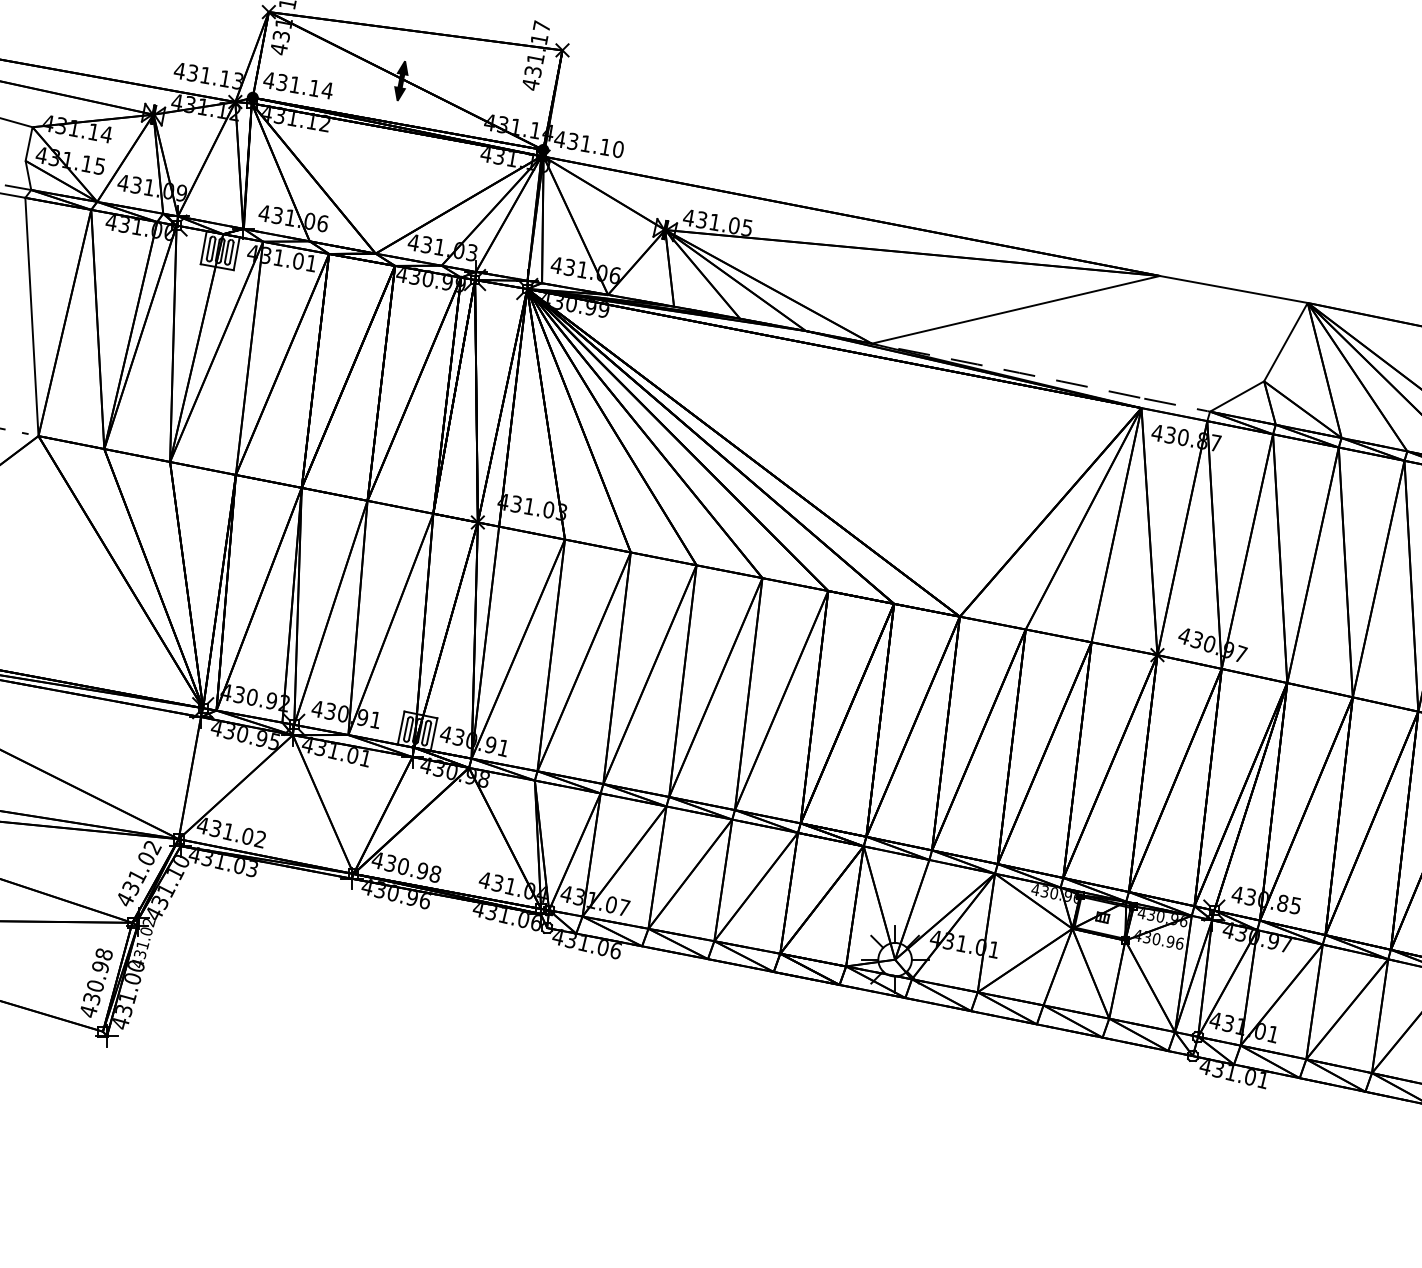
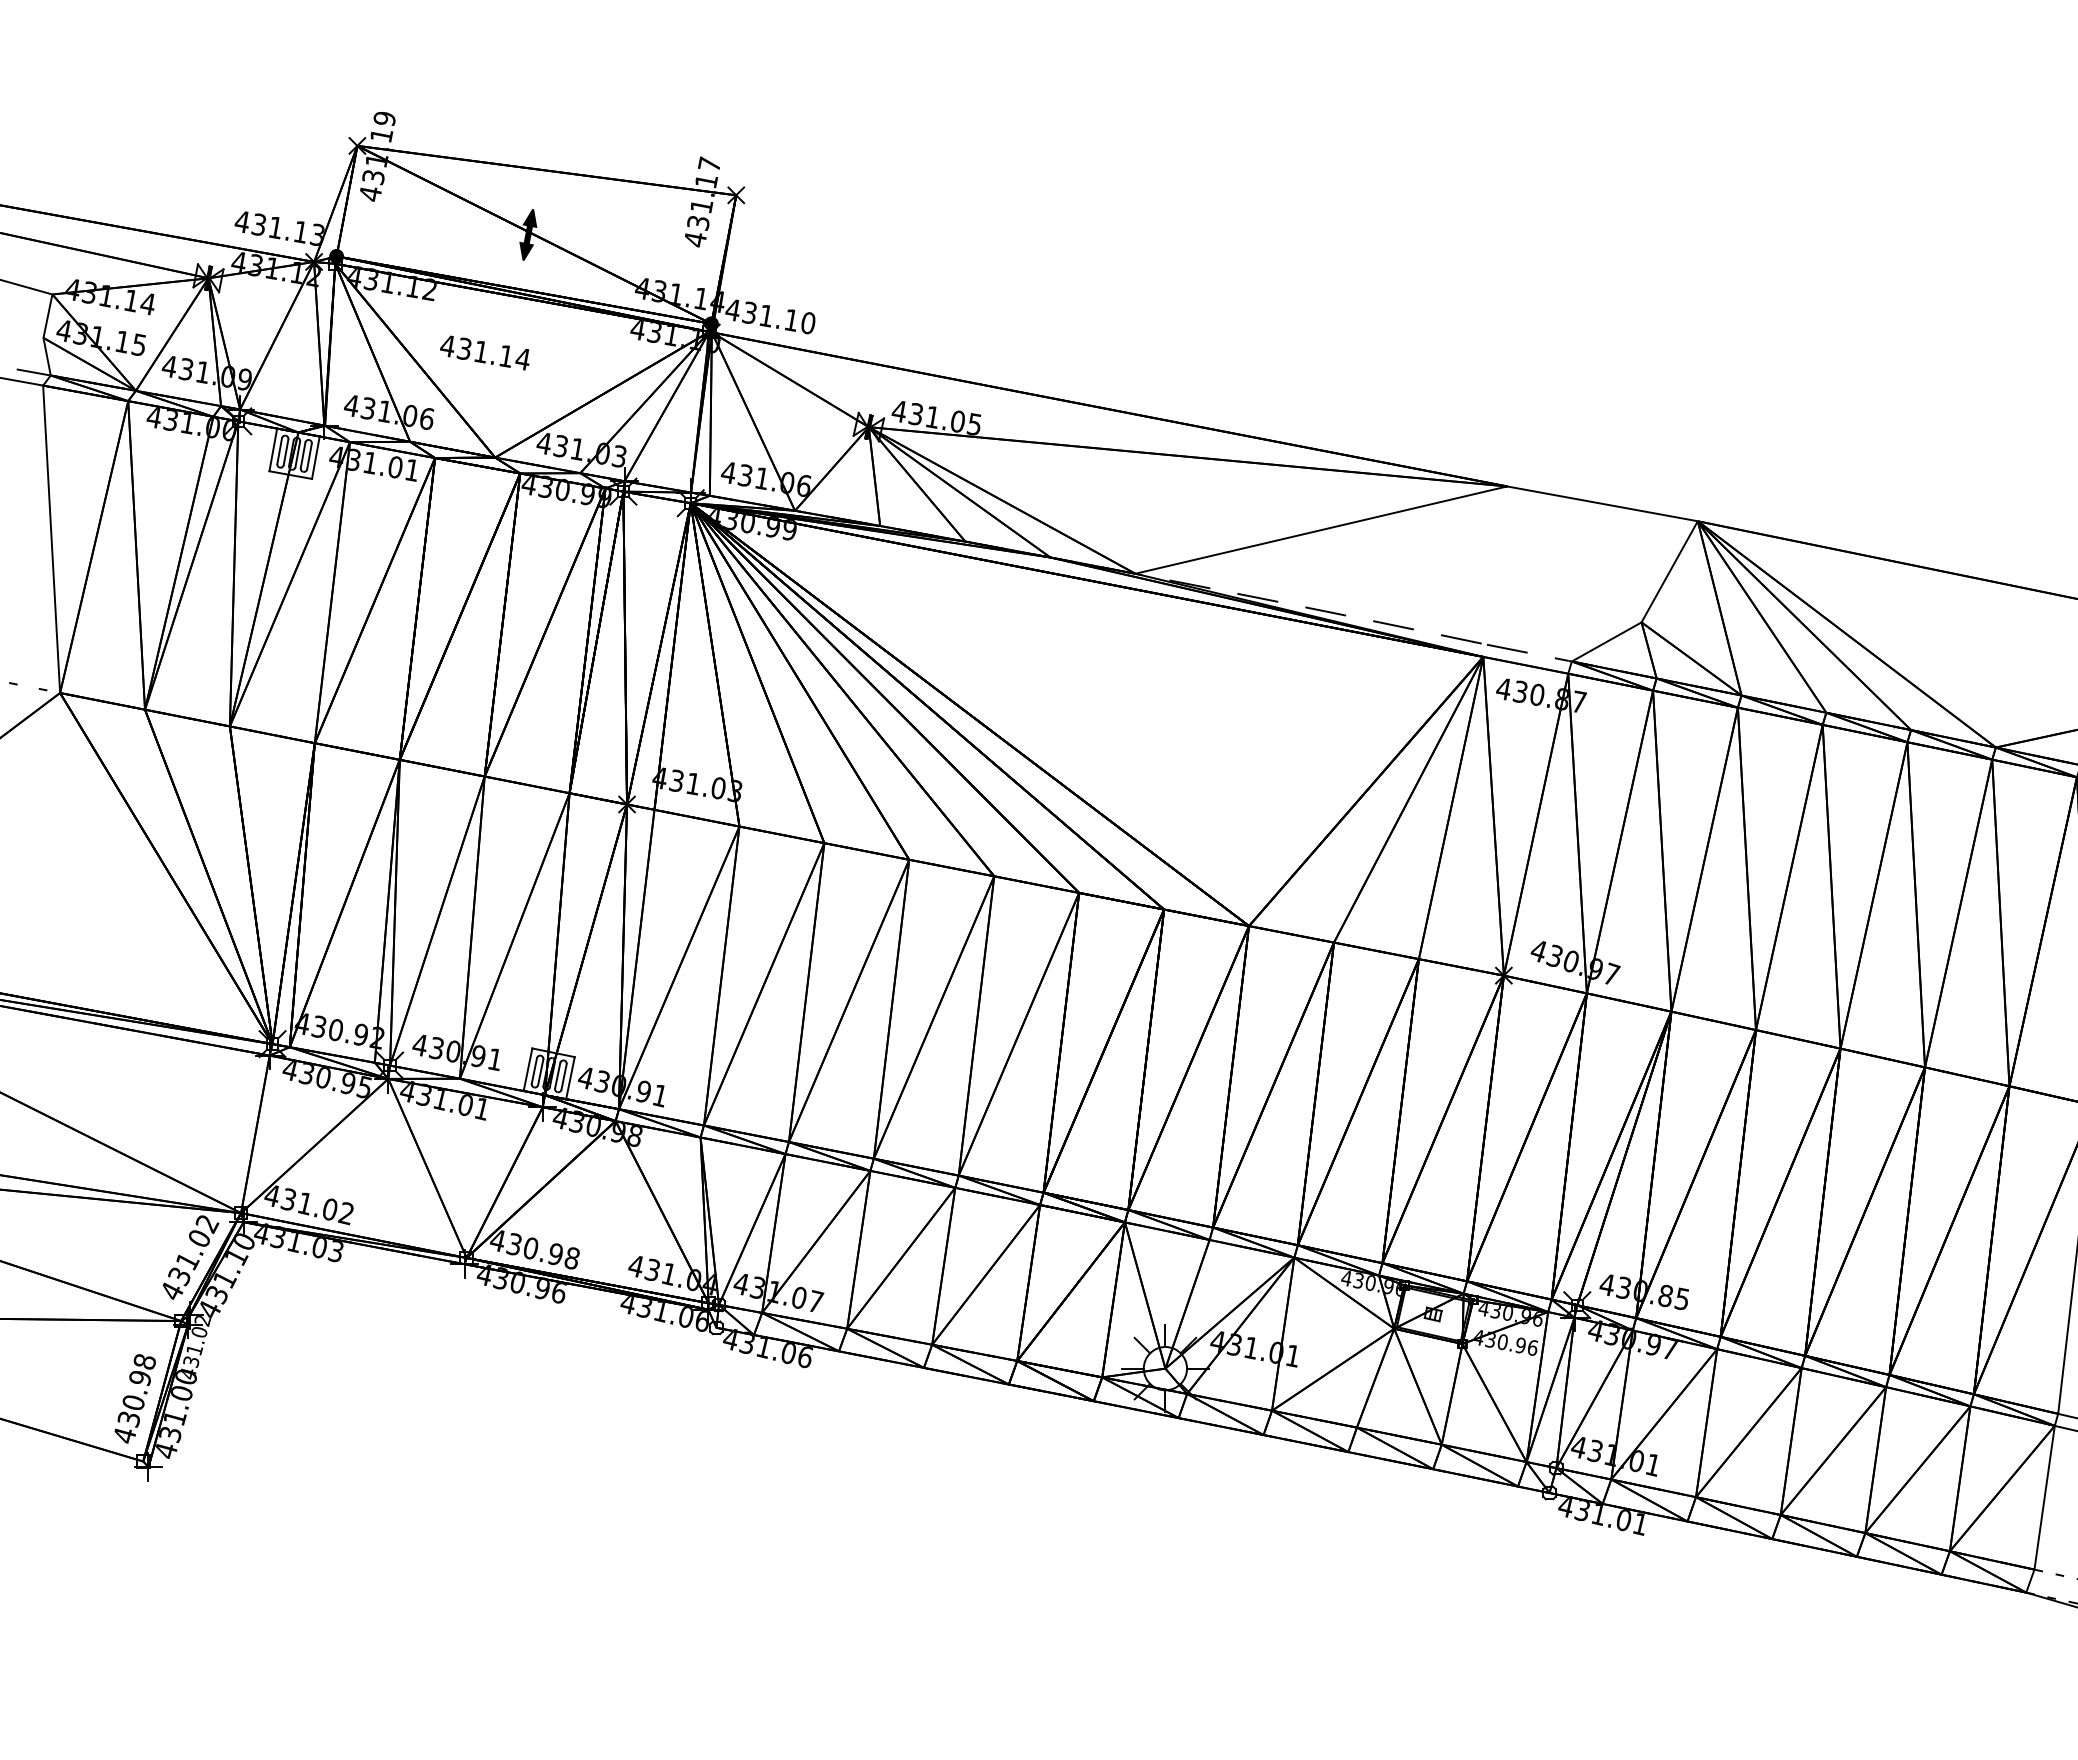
text: (297, 85) -> (484, 352), moved

